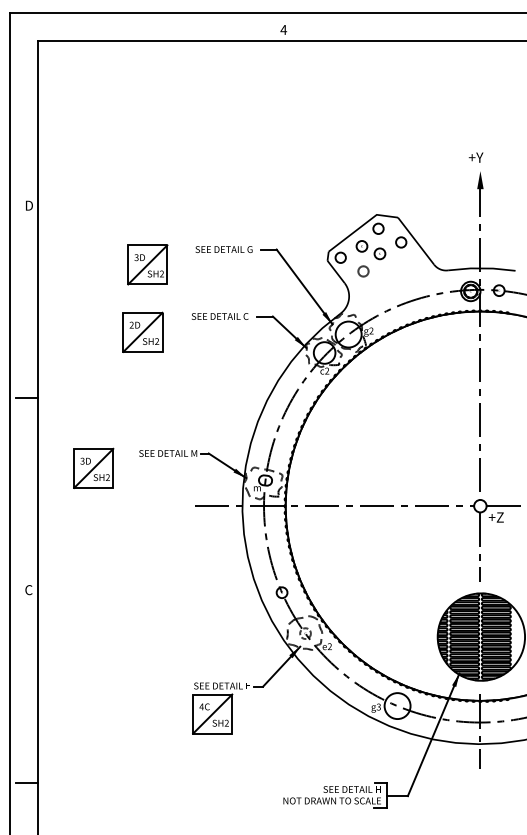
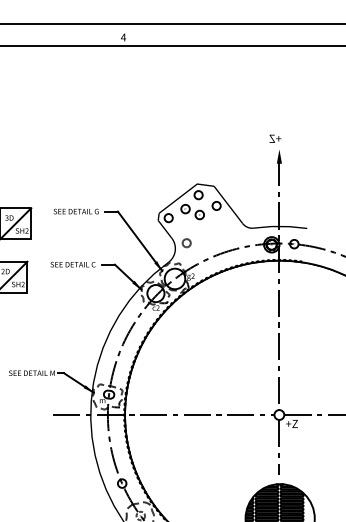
text: (475, 157) -> (275, 138), Y+ -> +Z
circle: (363, 271) -> (186, 243), moved

